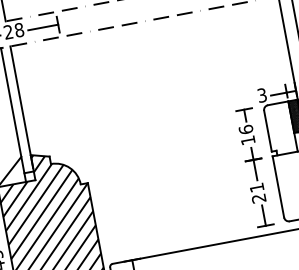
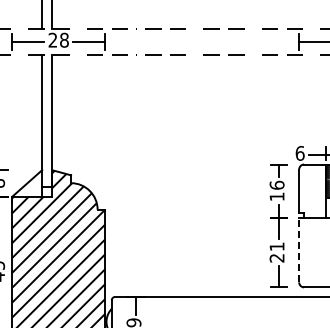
text: (261, 94) -> (299, 152), 3 -> 6
line: (278, 186) -> (299, 249), solid -> dashed

